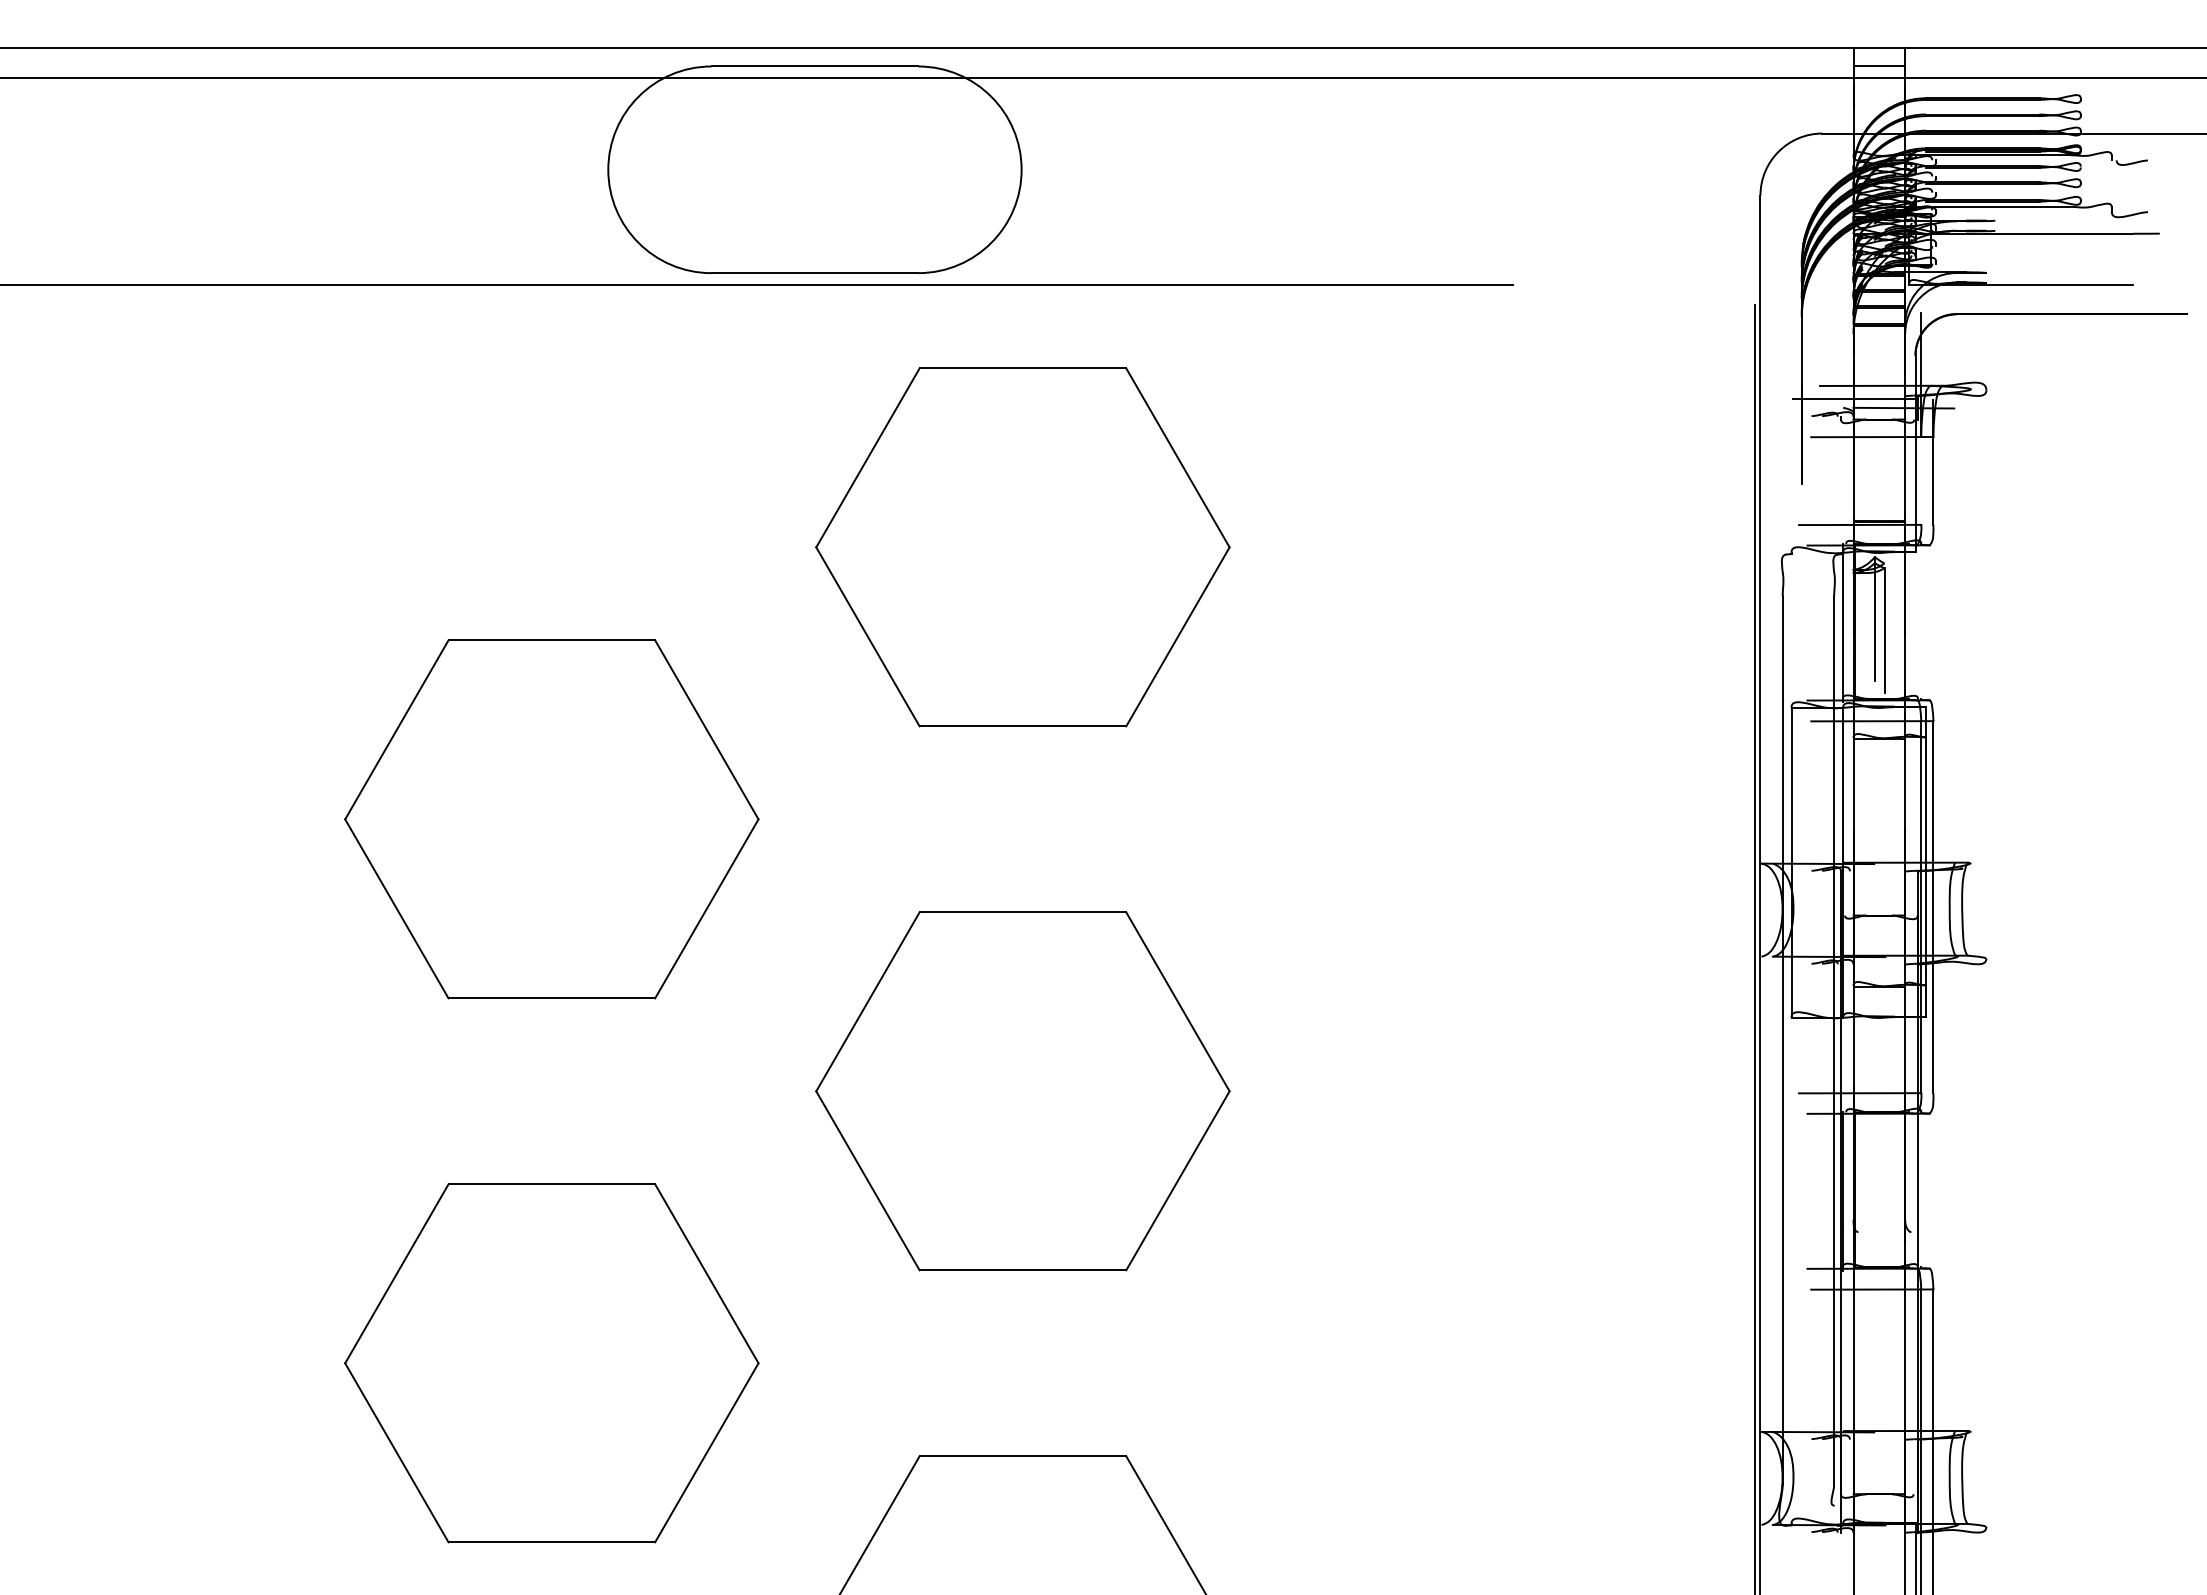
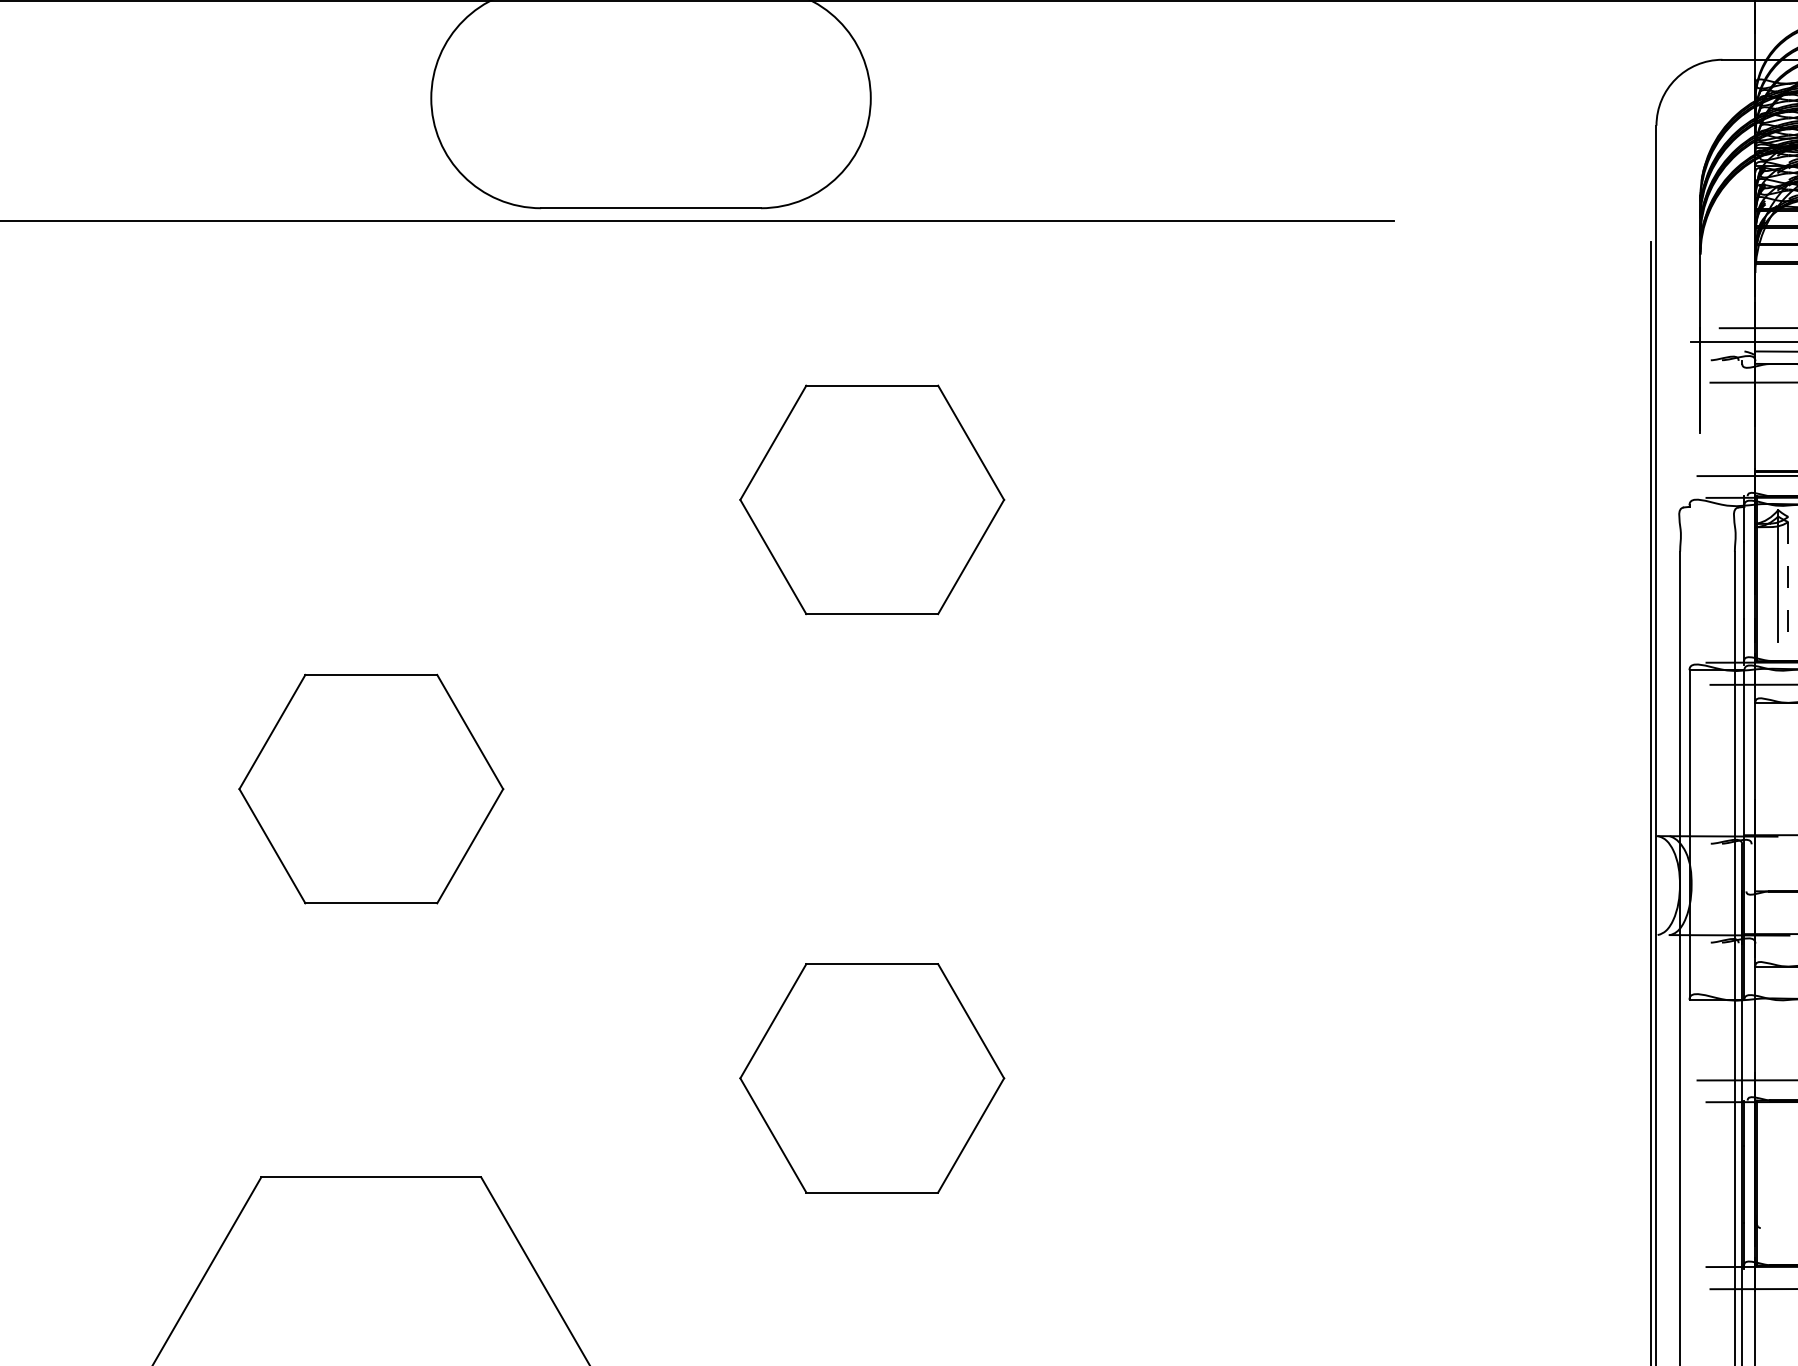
part: (1022, 547) -> (871, 499), size x0.6
line: (1884, 630) -> (1788, 588), solid -> dashed
part: (551, 819) -> (370, 789), size x0.6
part: (1022, 1091) -> (871, 1078), size x0.6

